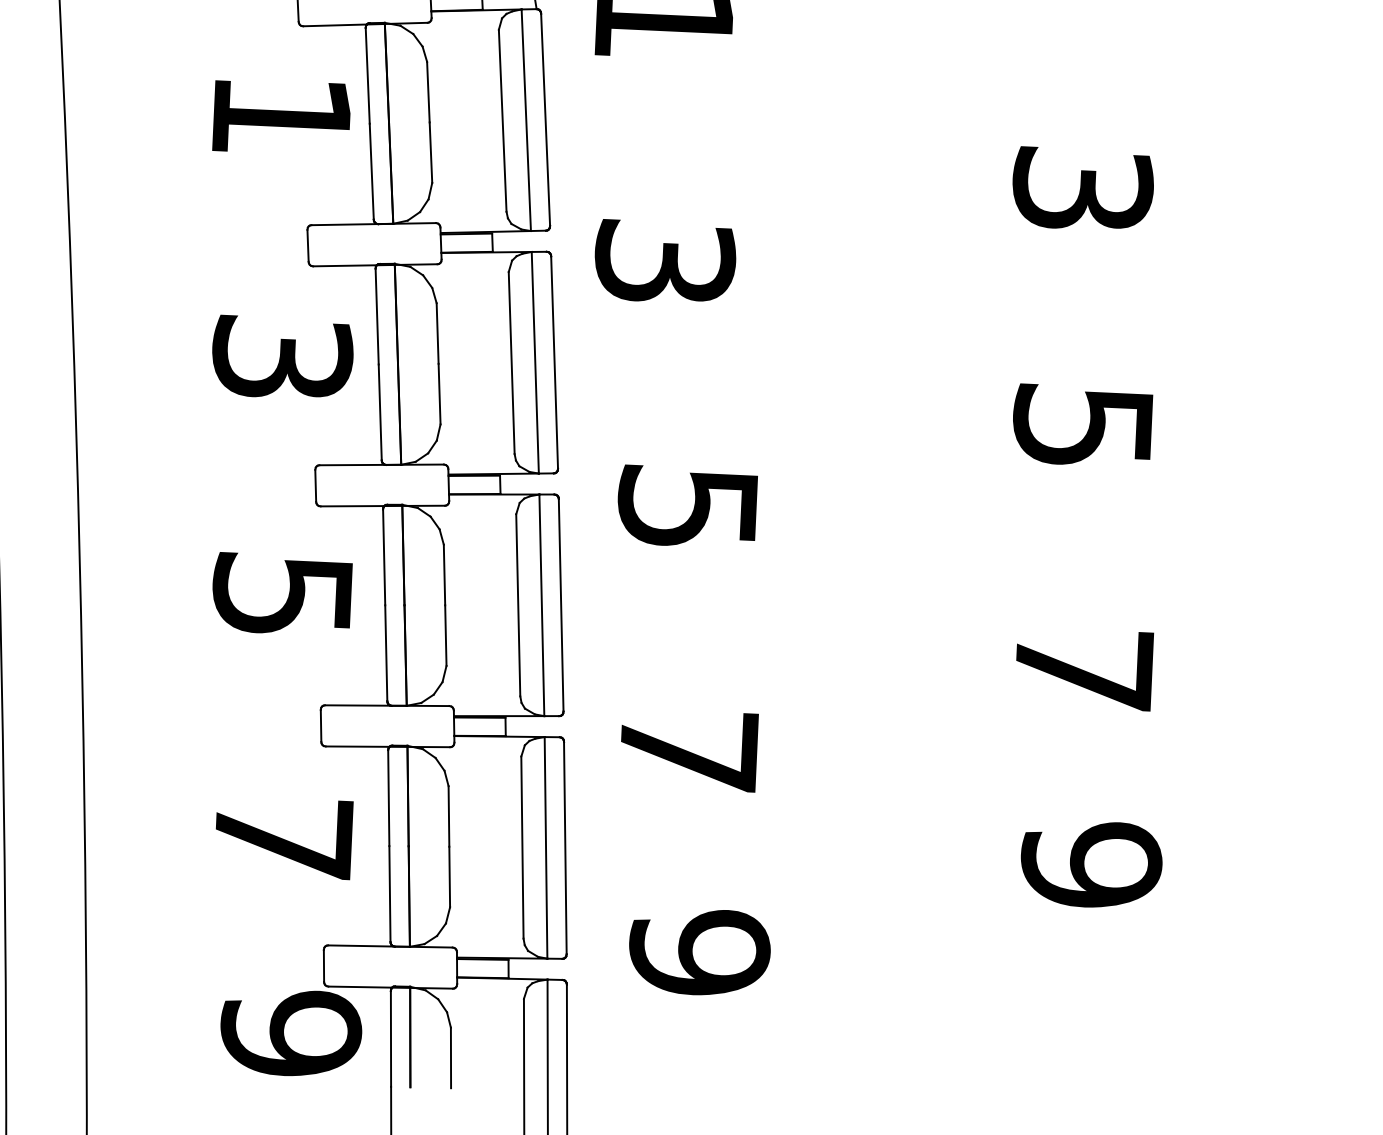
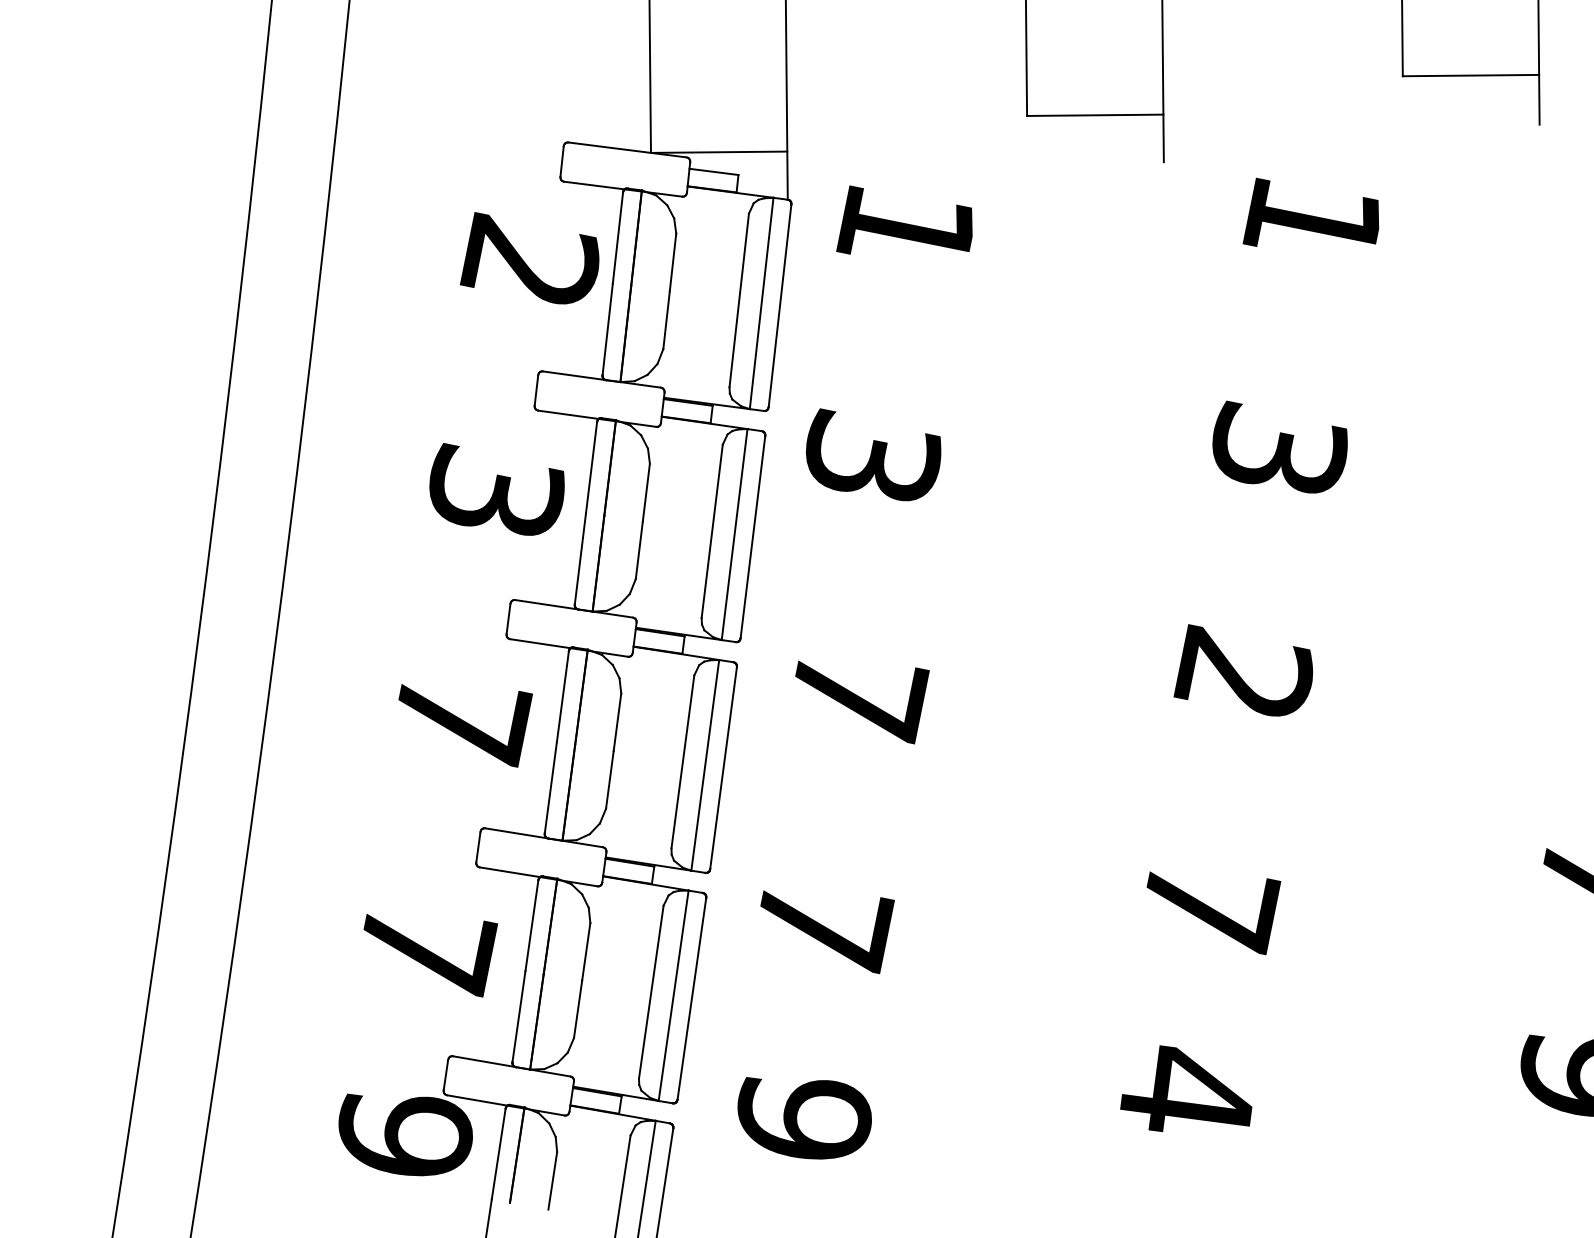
text: (279, 110) -> (529, 258), 1 -> 2
text: (1082, 421) -> (1244, 670), 5 -> 2
text: (690, 507) -> (860, 694), 5 -> 7
text: (285, 594) -> (463, 717), 5 -> 7
text: (1091, 862) -> (1188, 1089), 9 -> 4

